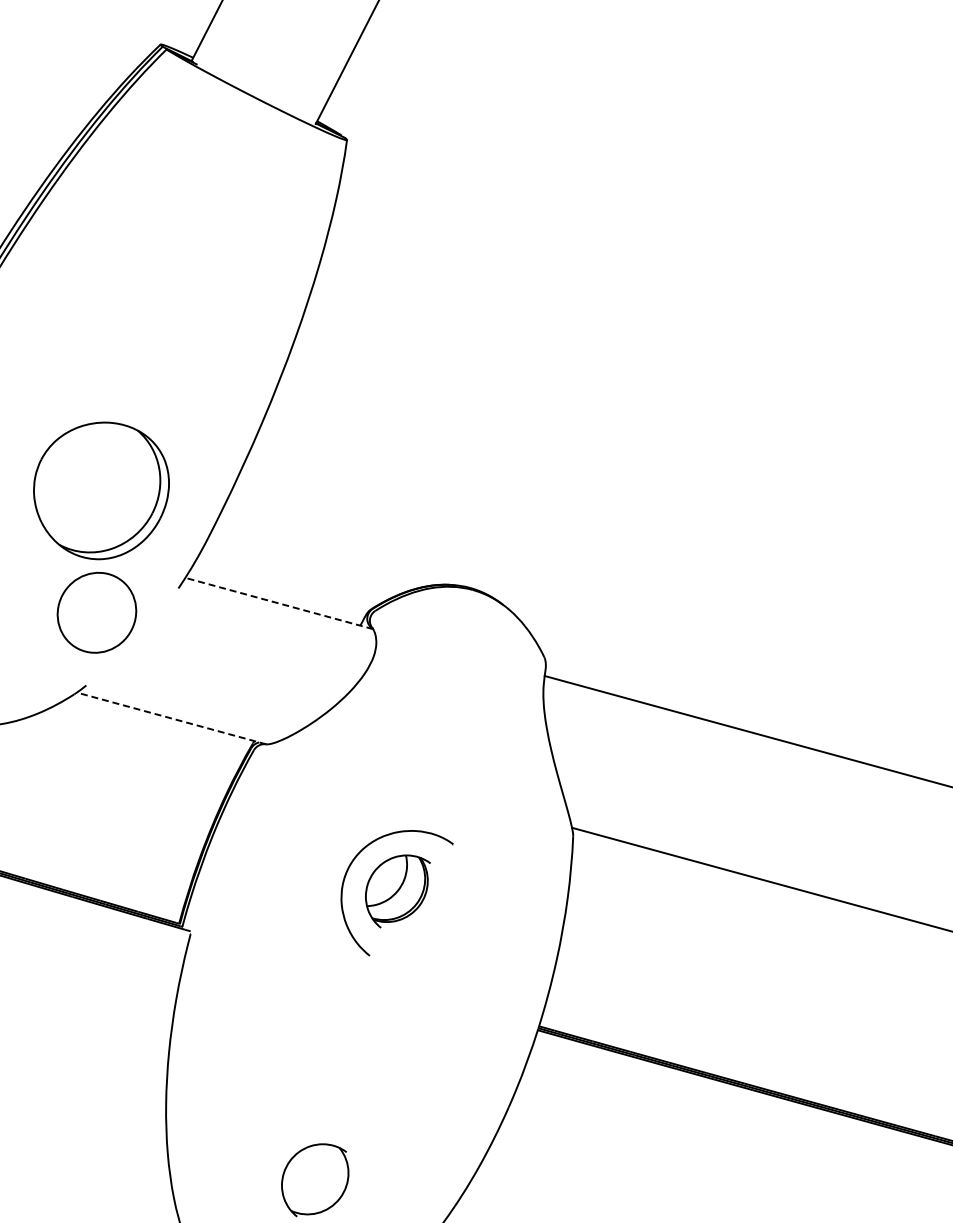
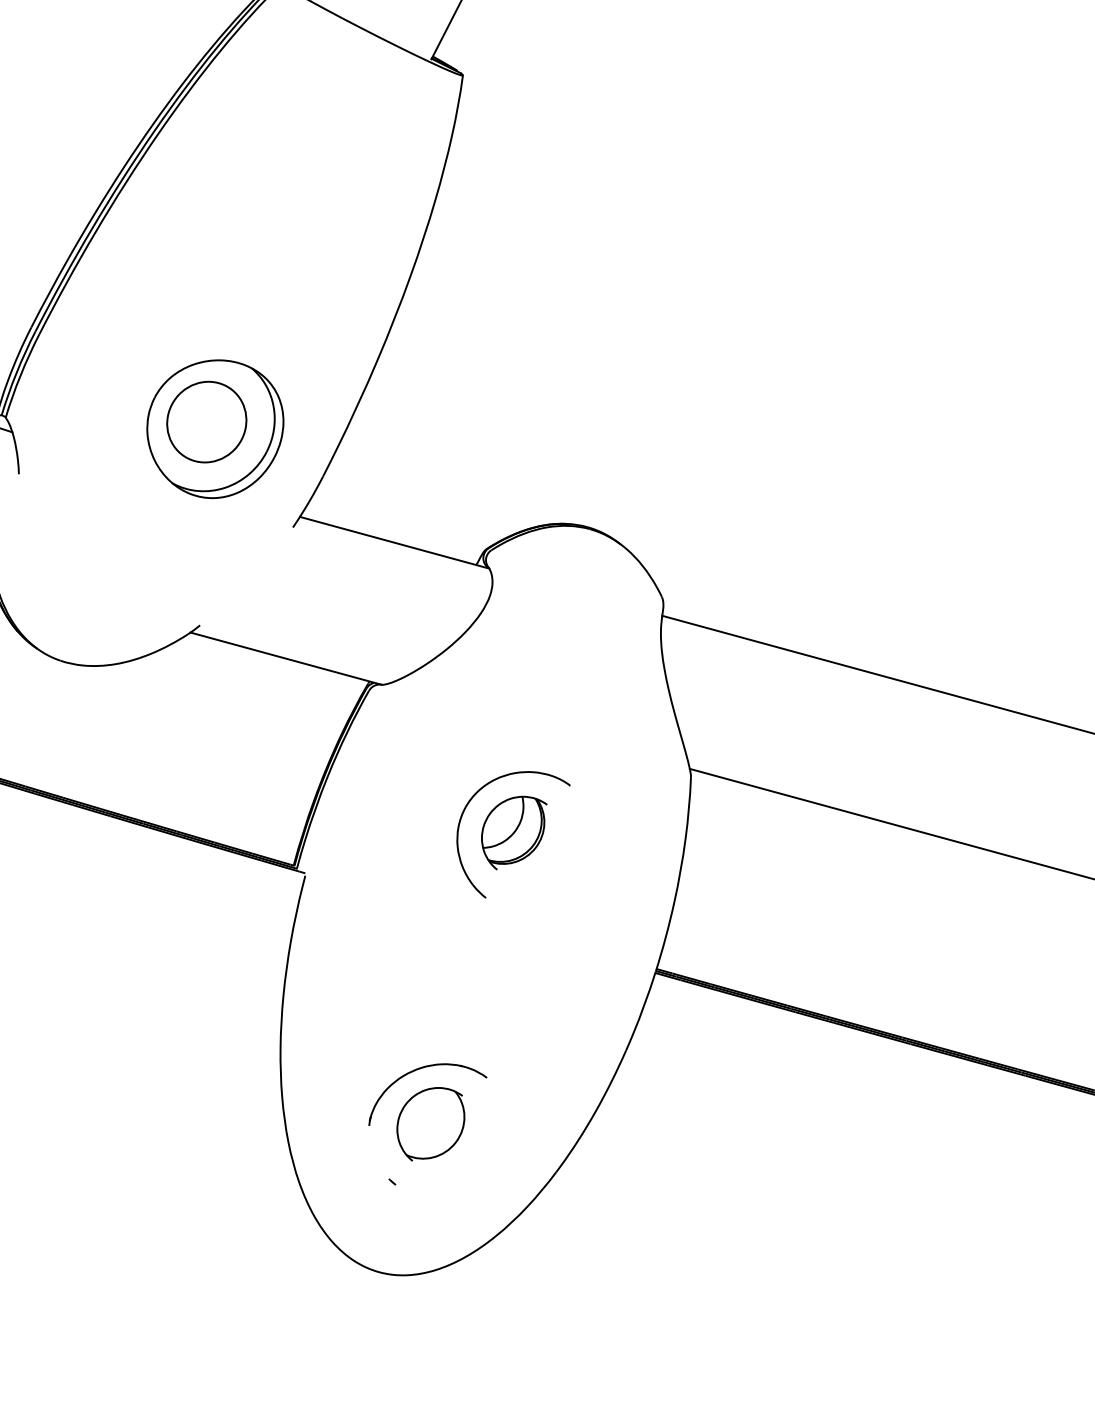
line: (279, 603) -> (394, 542), dashed -> solid
part: (96, 612) -> (206, 421), moved
line: (171, 718) -> (285, 658), dashed -> solid
part: (304, 1125) -> (420, 1069), added

